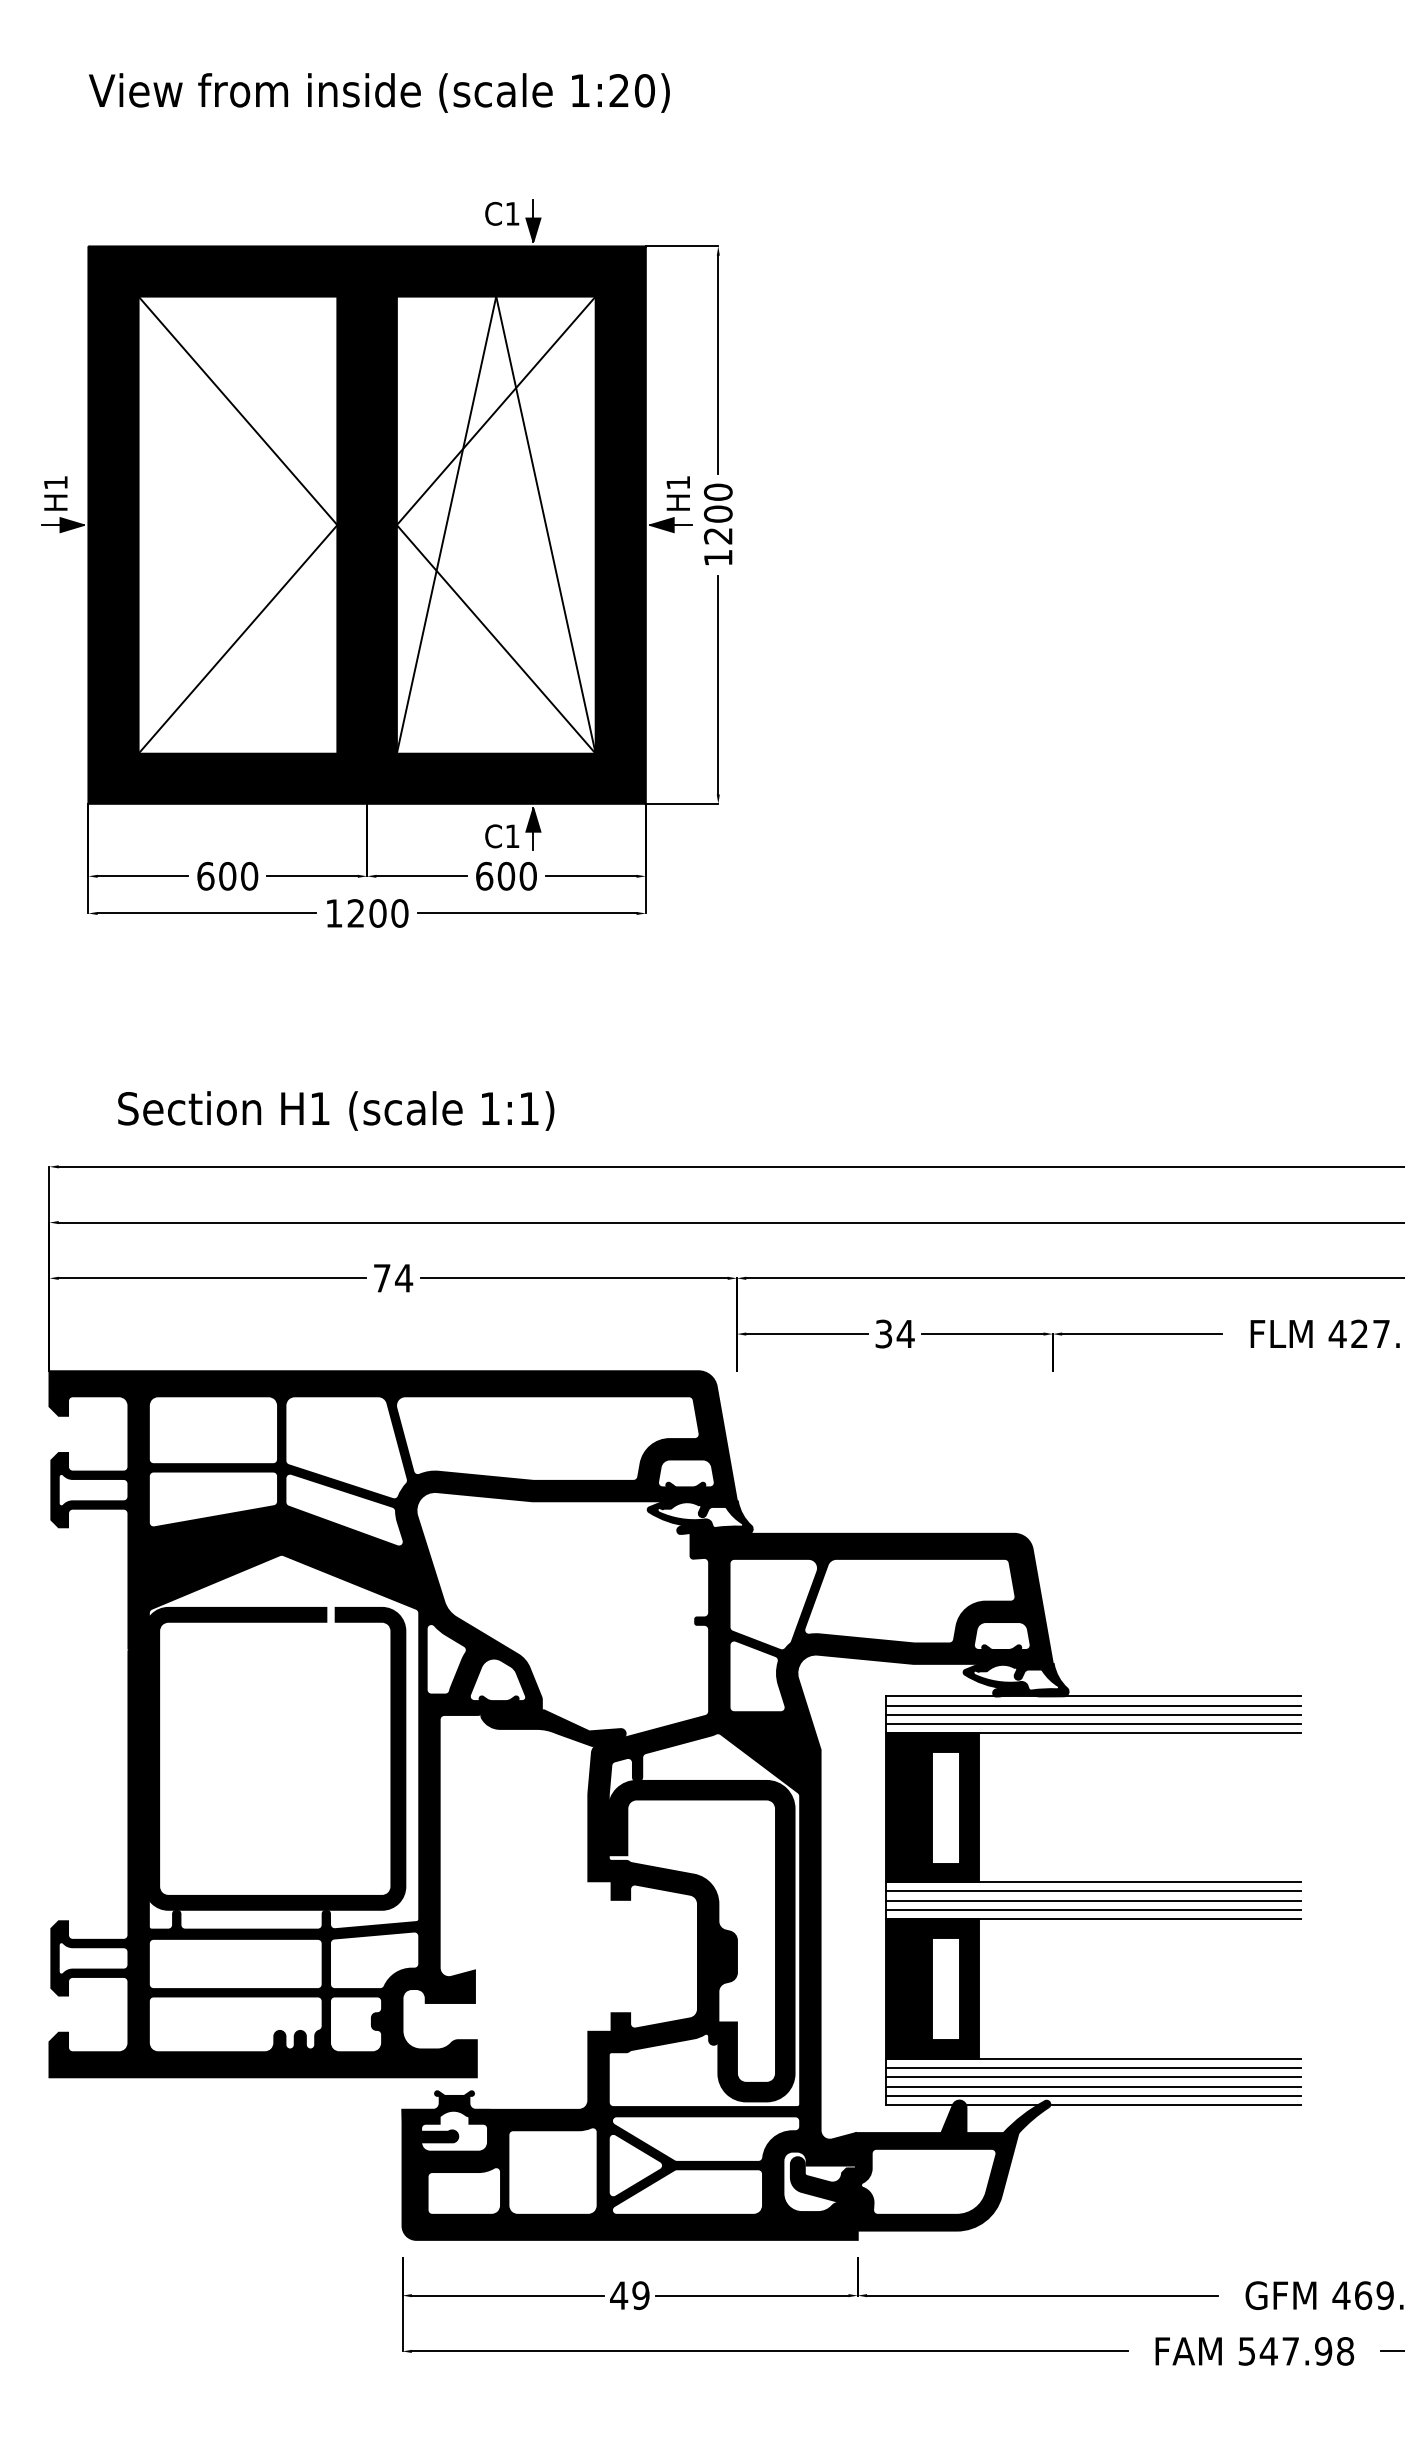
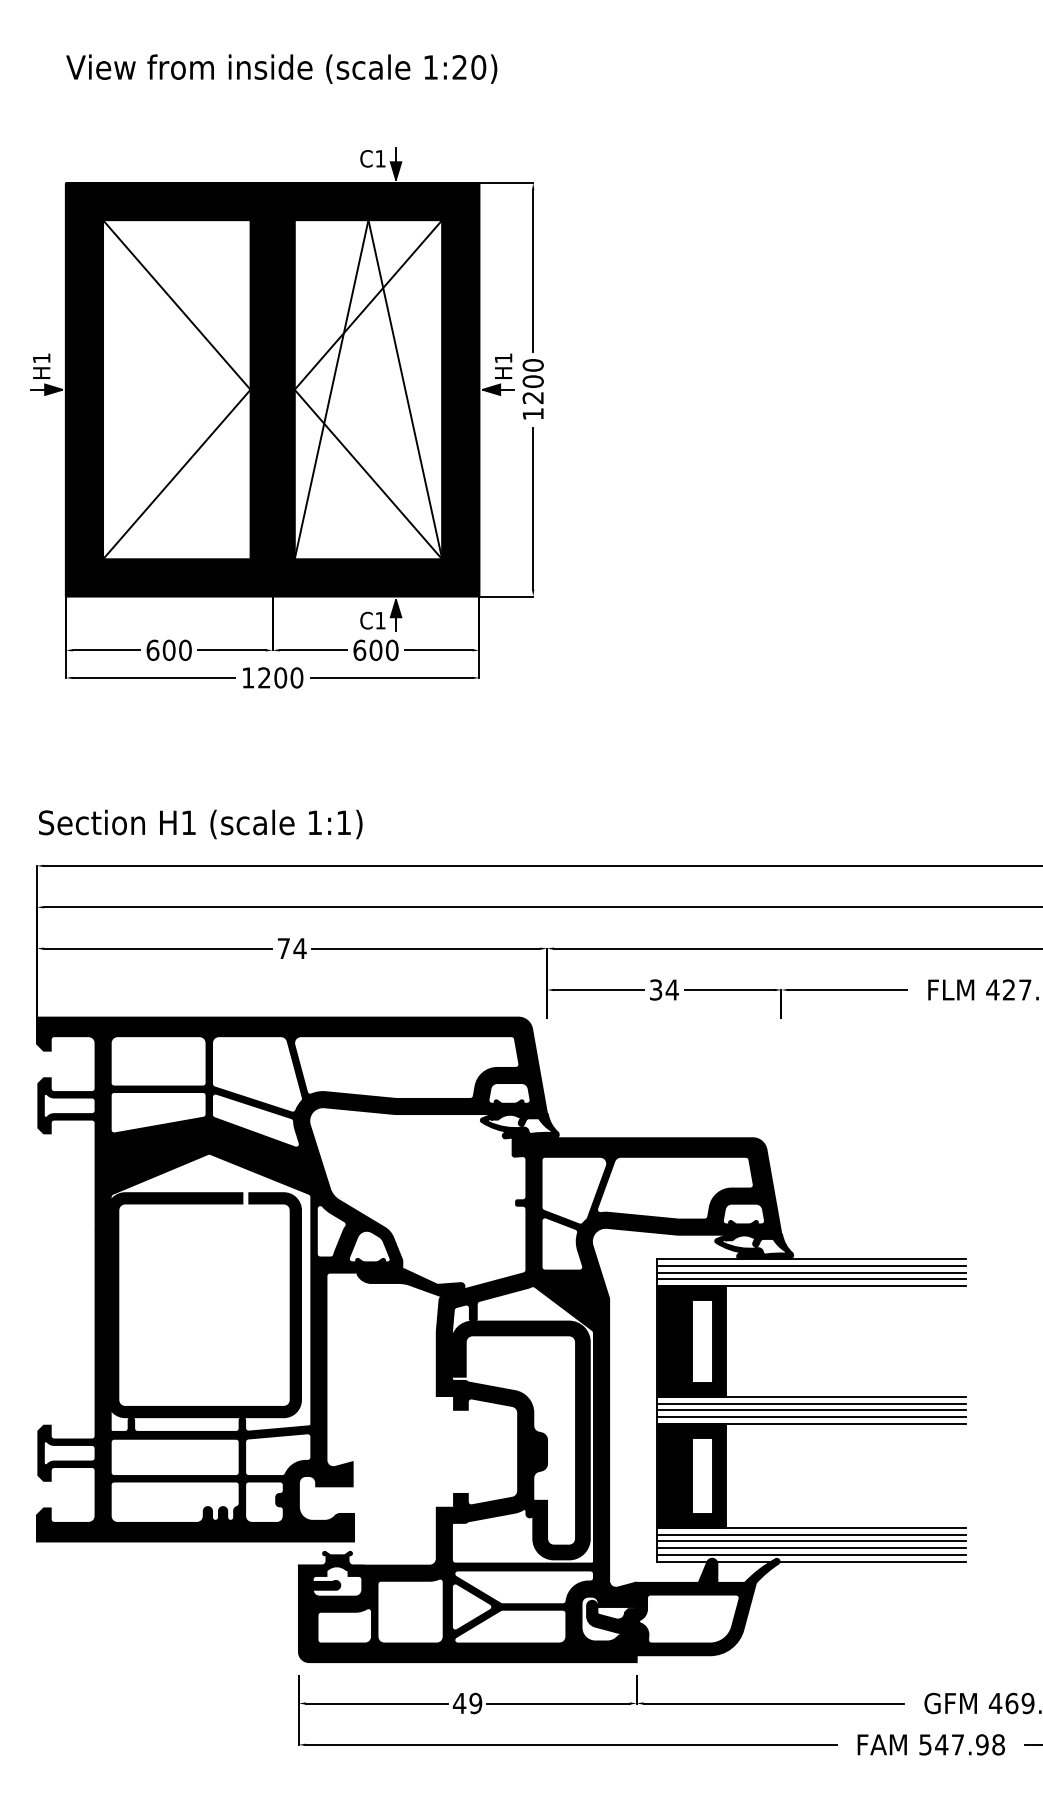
part: (349, 1110) -> (210, 824), moved

